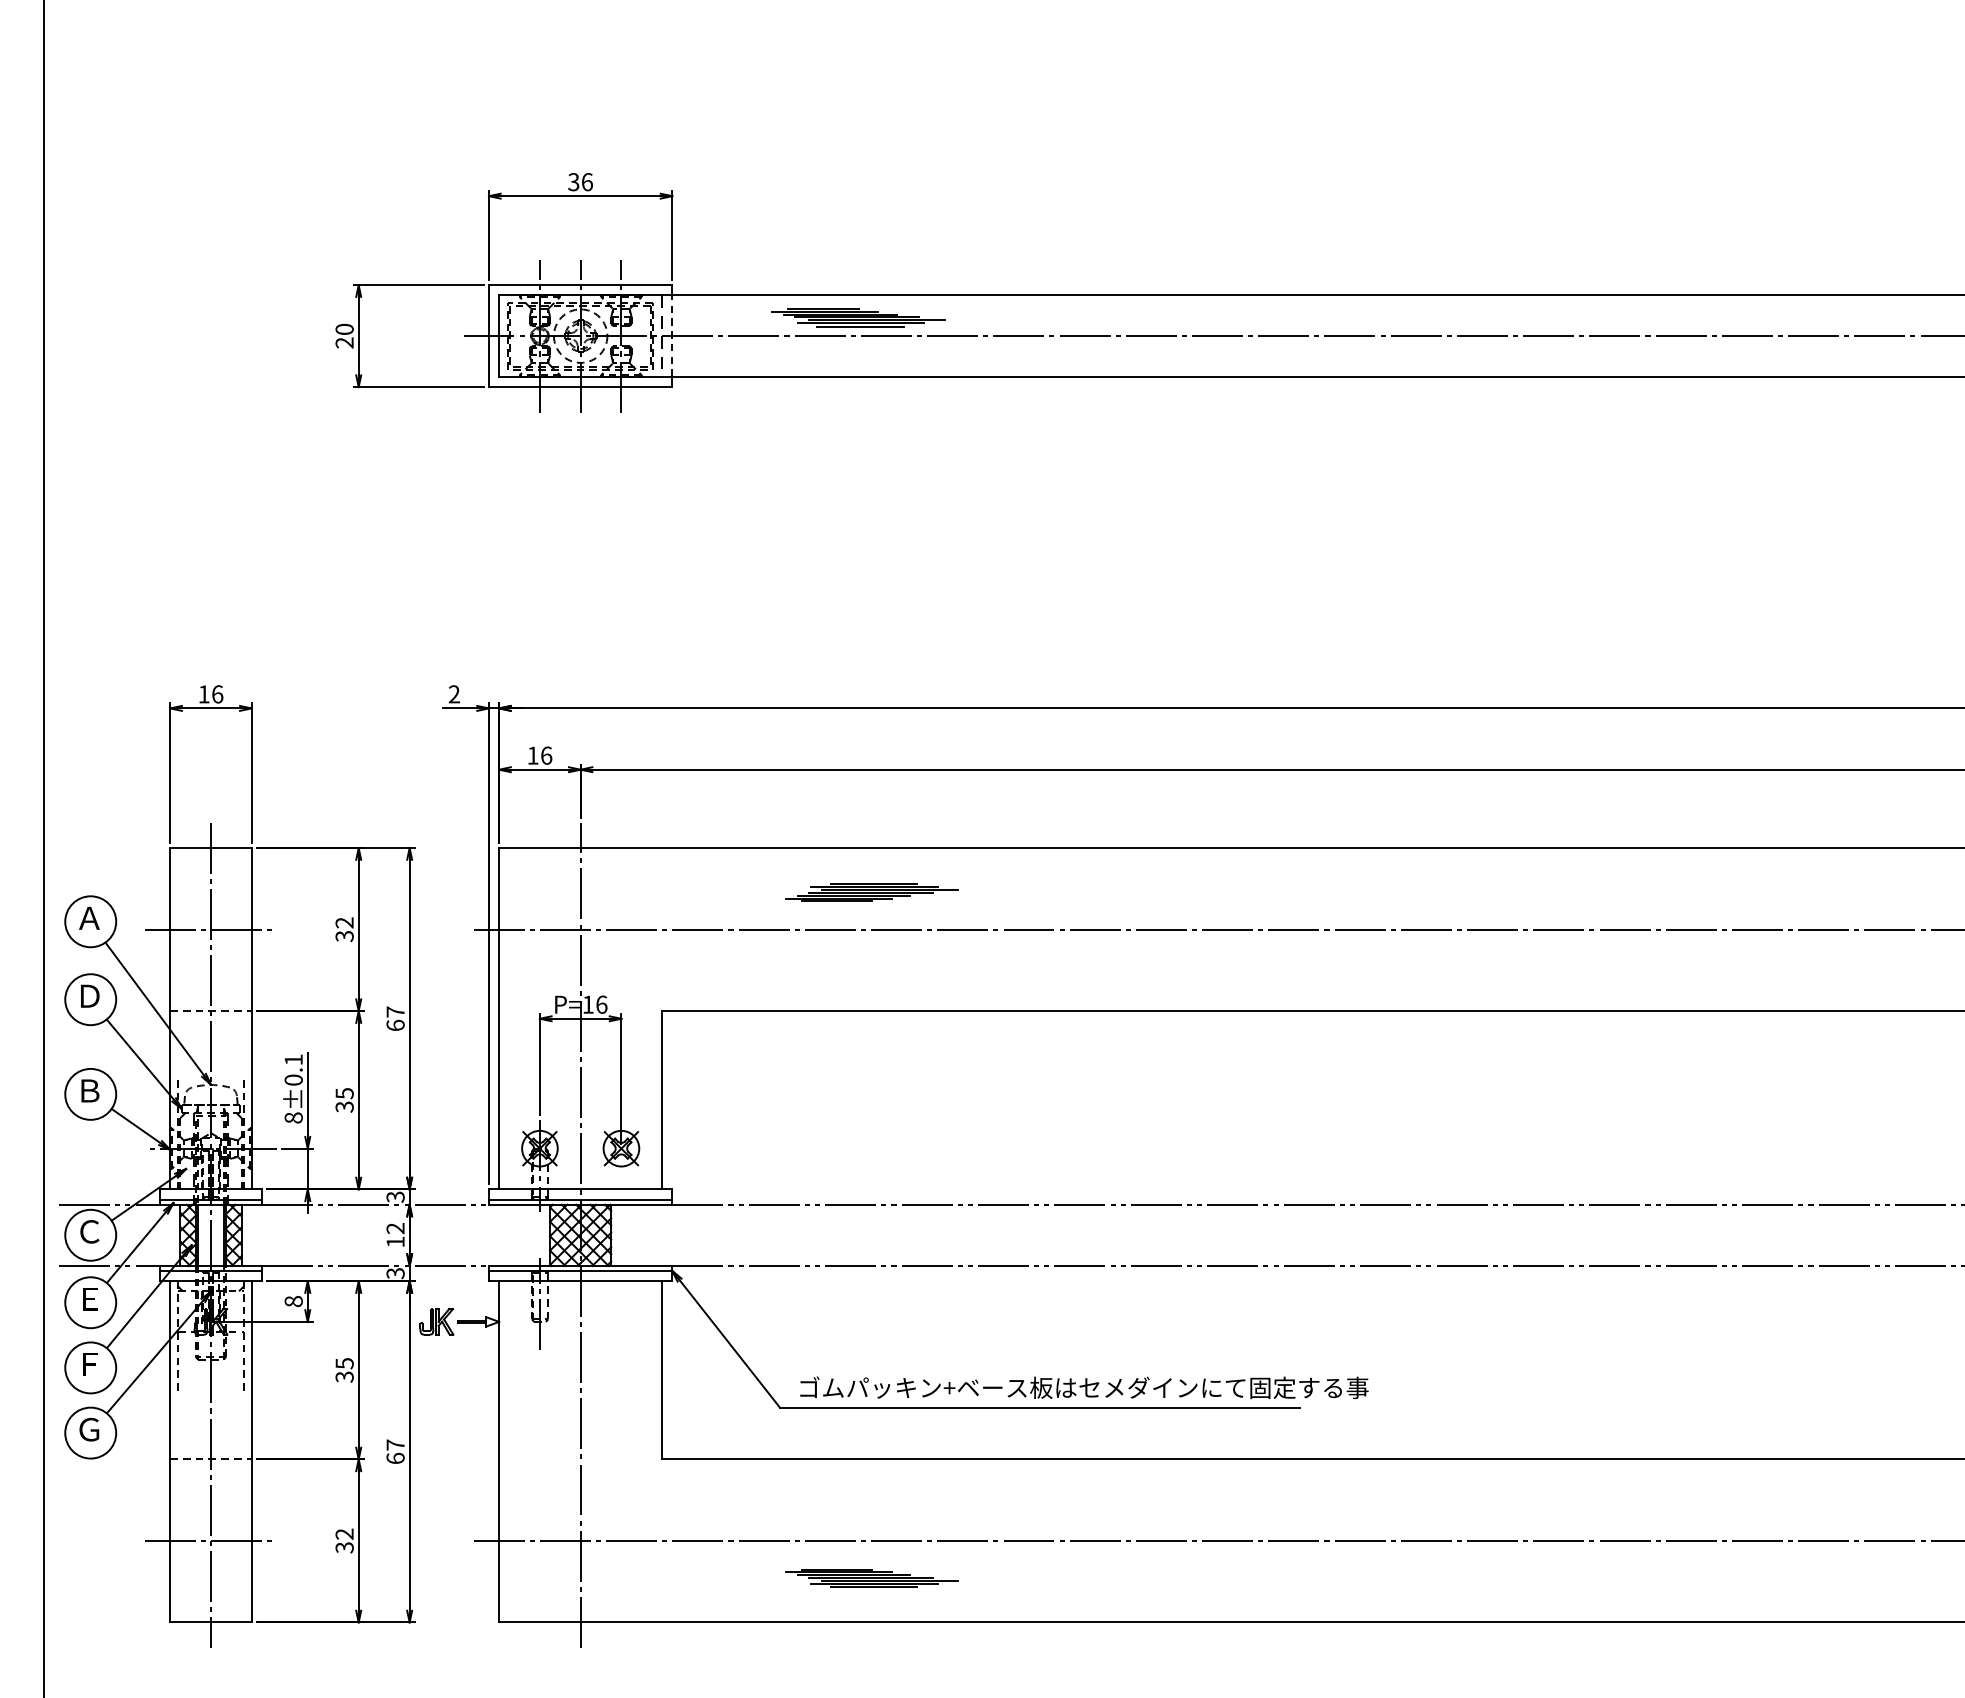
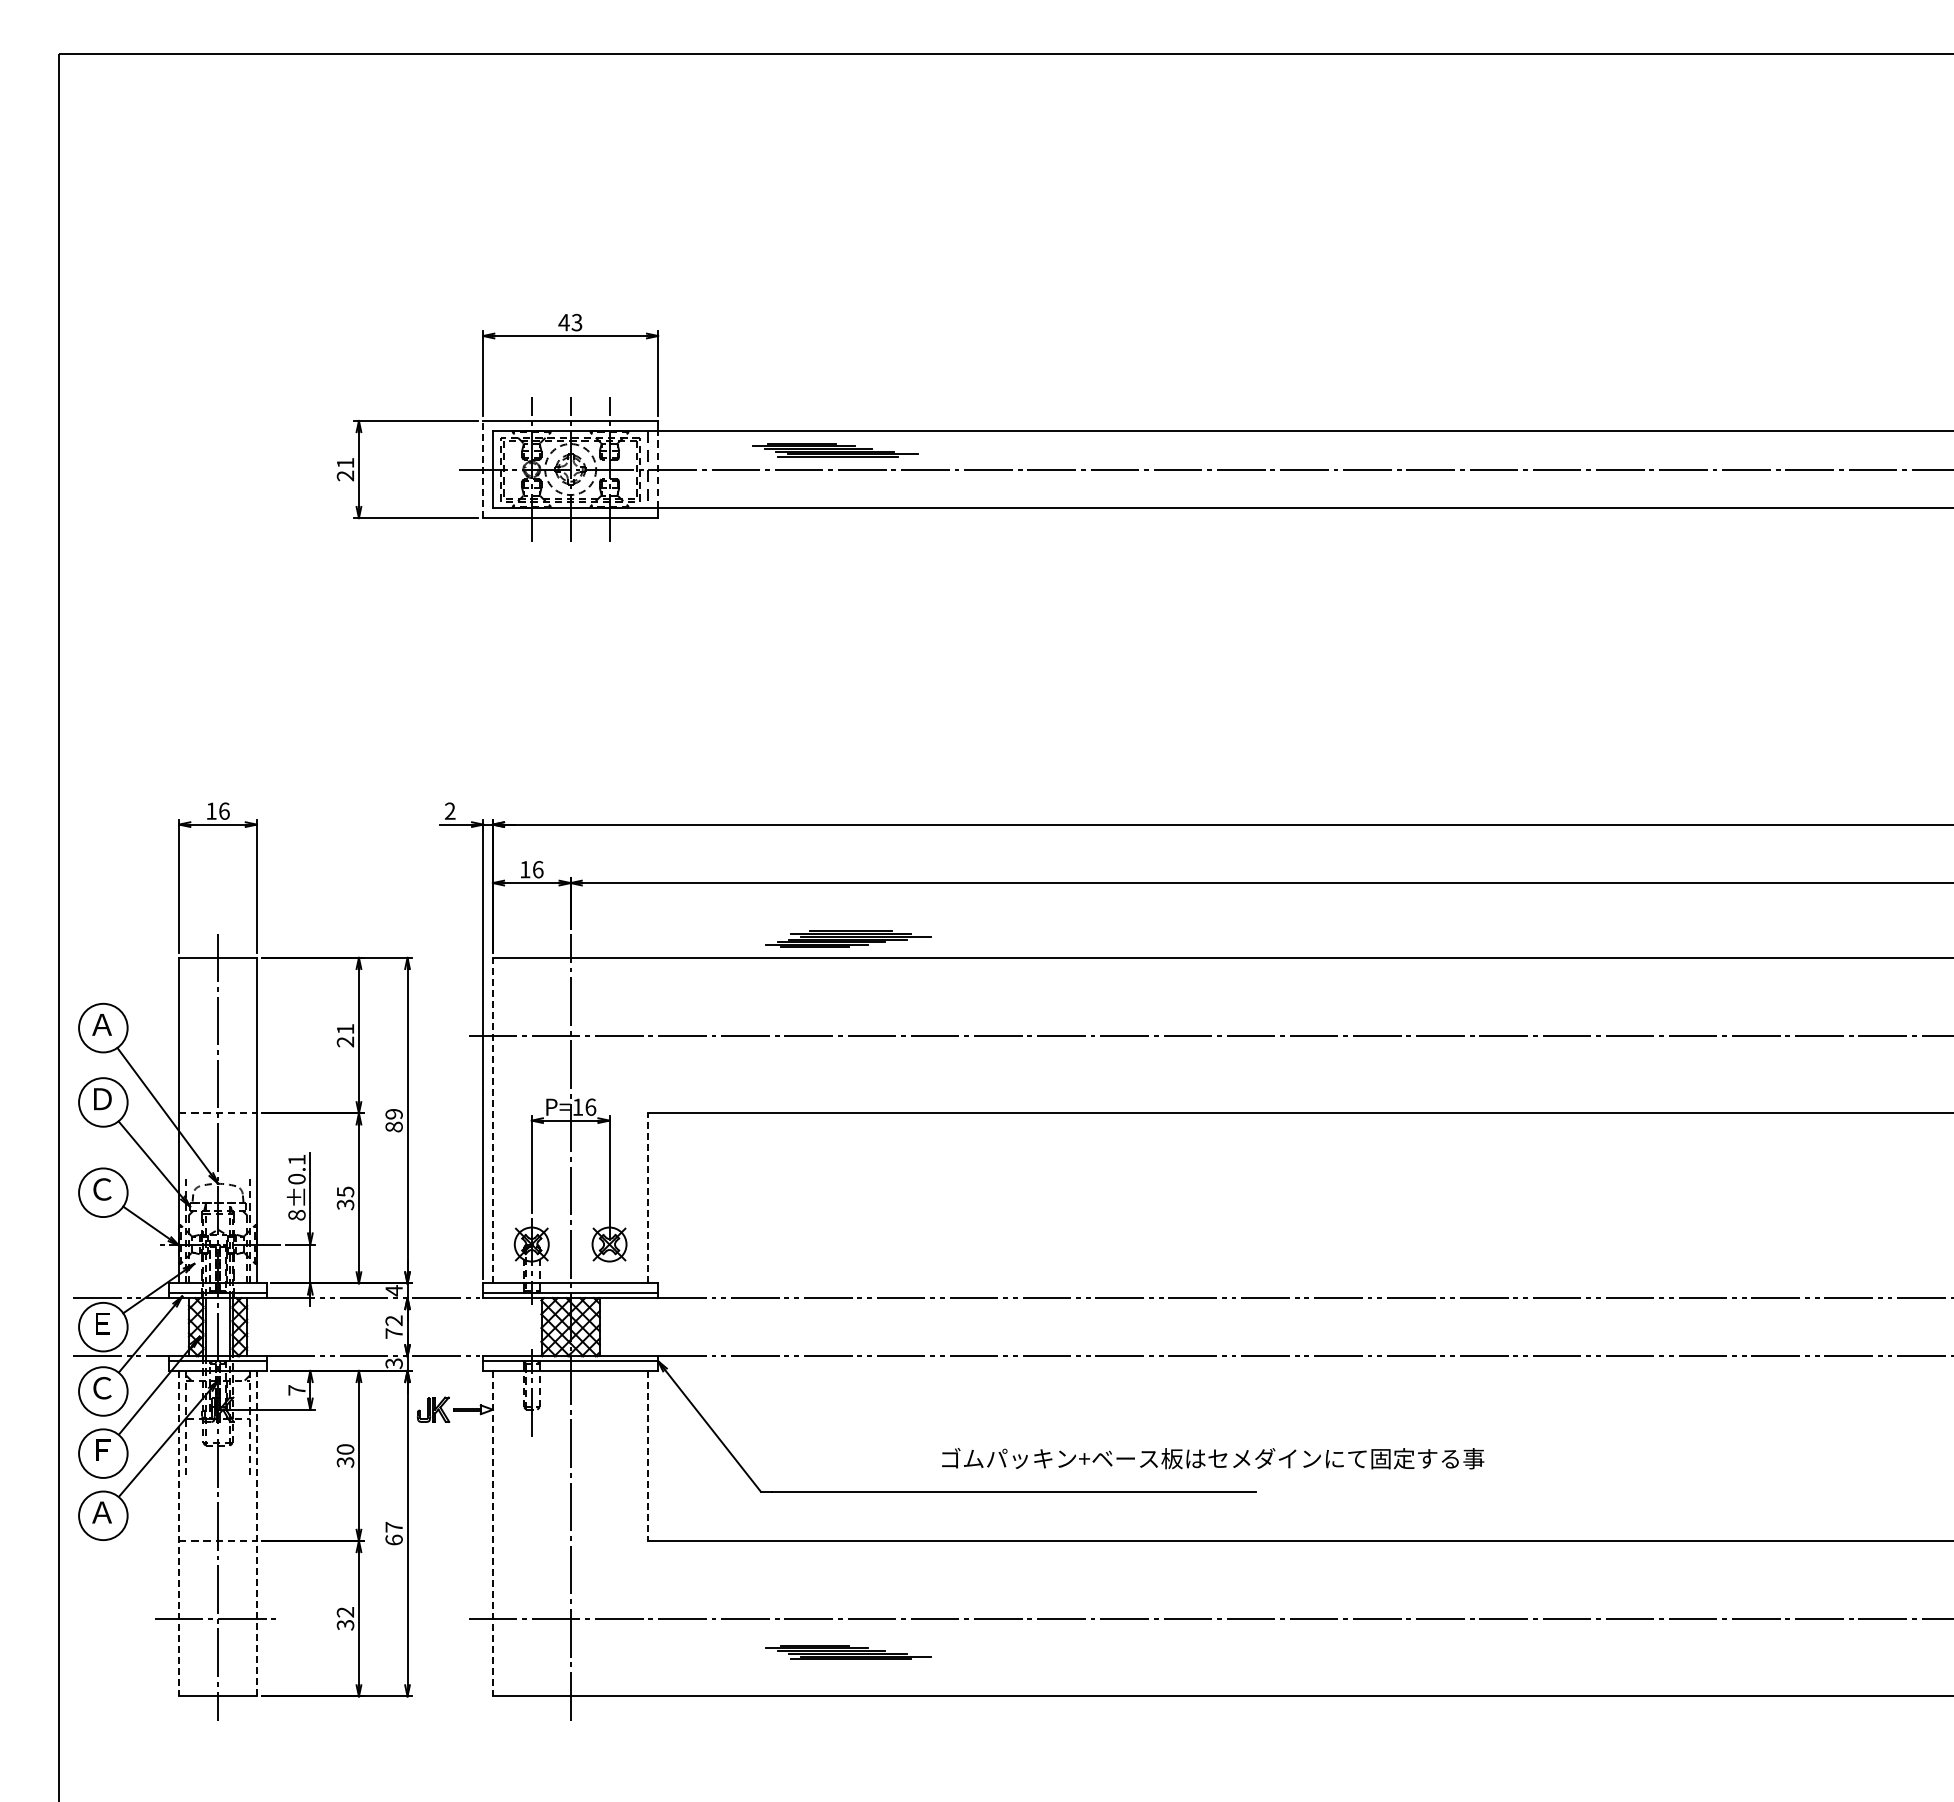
text: (580, 182) -> (570, 322), 36 -> 43
line: (860, 326) -> (837, 460), removed
text: (344, 328) -> (345, 462), 20 -> 21
line: (489, 336) -> (483, 469), solid -> dashed
part: (871, 891) -> (848, 938), moved
line: (210, 929) -> (217, 1035), removed
text: (344, 929) -> (345, 1035), 32 -> 21
text: (394, 1018) -> (393, 1120), 67 -> 89
line: (498, 1018) -> (492, 1120), solid -> dashed
text: (89, 1090) -> (102, 1189), Ｂ -> Ｃ
line: (662, 1099) -> (648, 1197), solid -> dashed
text: (394, 1196) -> (393, 1290), 3 -> 4
text: (89, 1231) -> (102, 1323), Ｃ -> Ｅ
text: (394, 1241) -> (393, 1333), 12 -> 72
text: (89, 1299) -> (102, 1388), Ｅ -> Ｃ
text: (293, 1301) -> (296, 1390), 8 -> 7
text: (344, 1363) -> (345, 1449), 35 -> 30
line: (662, 1370) -> (648, 1456), solid -> dashed
text: (1084, 1387) -> (1213, 1458), moved
text: (88, 1429) -> (101, 1512), Ｇ -> Ａ
line: (170, 1451) -> (179, 1533), solid -> dashed
line: (251, 1451) -> (256, 1533), solid -> dashed
line: (498, 1451) -> (492, 1533), solid -> dashed
line: (874, 1586) -> (850, 1662), removed

